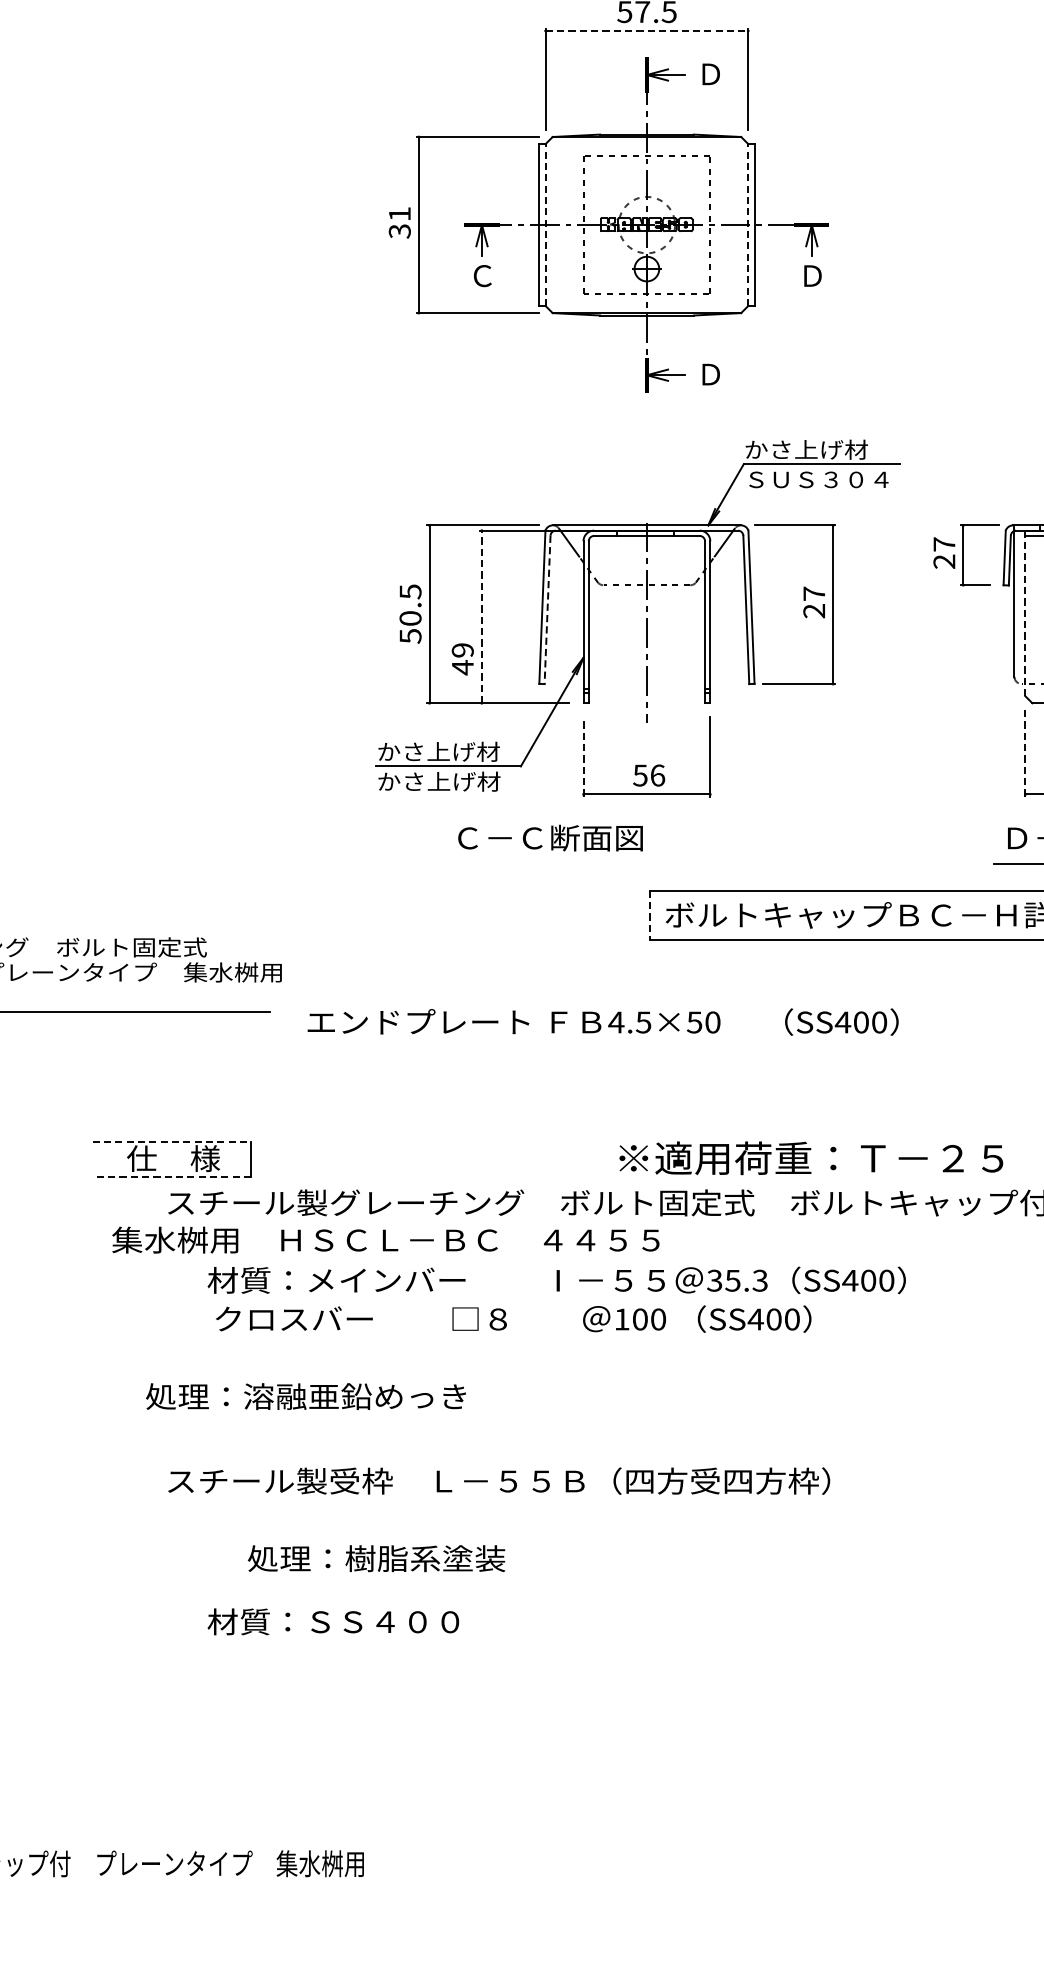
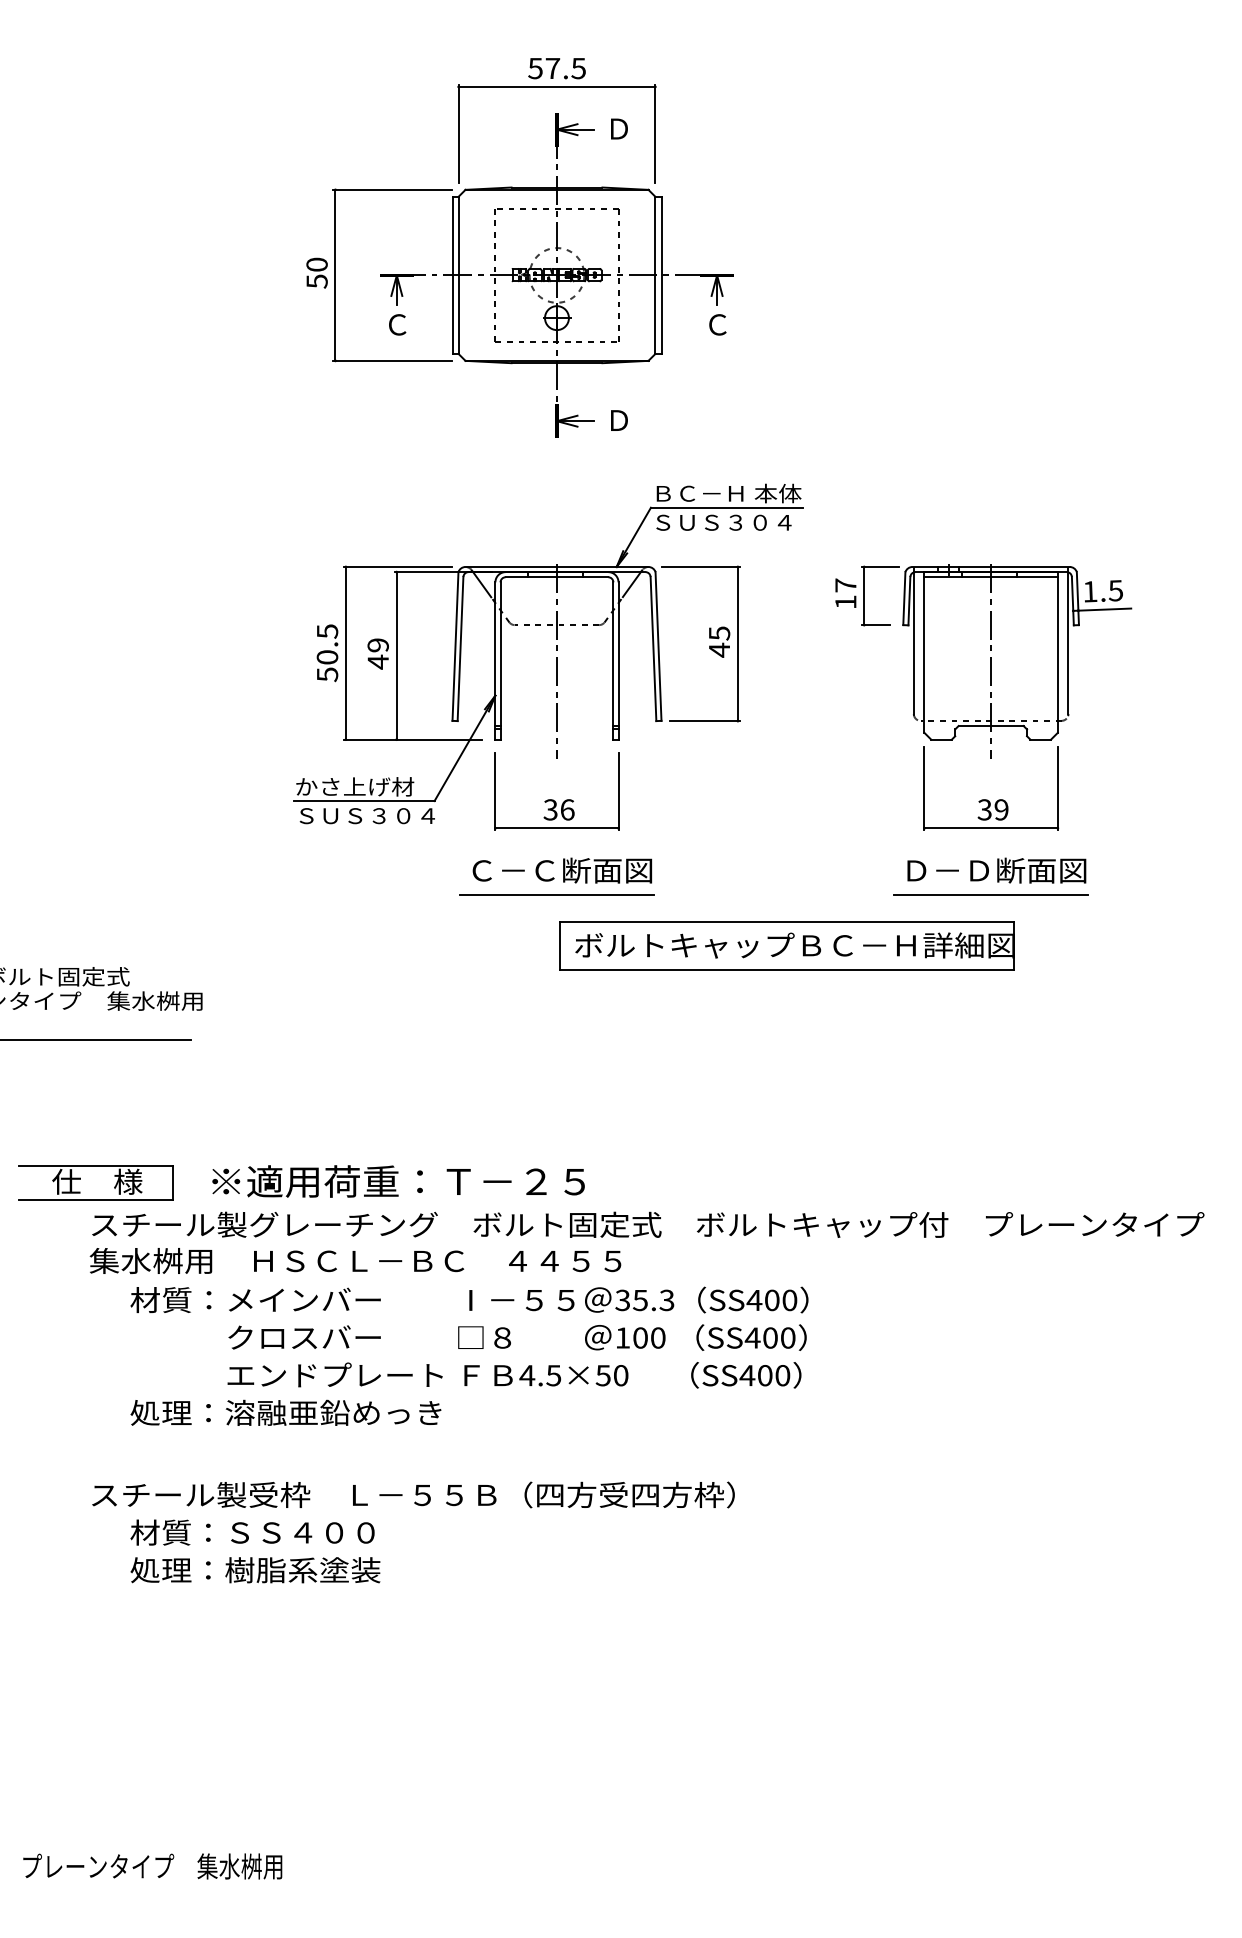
line: (647, 30) -> (557, 86), dashed -> solid
text: (399, 222) -> (316, 272), 31 -> 50
line: (545, 225) -> (458, 275), dashed -> solid
line: (748, 225) -> (655, 275), dashed -> solid
text: (812, 275) -> (717, 324), Ｄ -> Ｃ
text: (822, 449) -> (727, 493), かさ上げ材 -> ＢＣ－Ｈ 本体
text: (944, 561) -> (845, 602), 27 -> 17
text: (814, 602) -> (719, 641), 27 -> 45
line: (547, 610) -> (460, 649), dashed -> solid
line: (1025, 612) -> (924, 651), dashed -> solid
line: (481, 616) -> (396, 655), dashed -> solid
text: (462, 658) -> (377, 653), moved
line: (1025, 753) -> (924, 788), dashed -> solid
line: (583, 756) -> (495, 791), dashed -> solid
text: (640, 775) -> (550, 809), 56 -> 36
text: (449, 781) -> (365, 815), かさ上げ材 -> ＳＵＳ３０４
text: (550, 837) -> (562, 870), moved
line: (646, 863) -> (556, 895), added
line: (649, 915) -> (559, 945), dashed -> solid
text: (603, 1022) -> (514, 1375), moved
line: (171, 1141) -> (95, 1165), dashed -> solid
text: (811, 1158) -> (398, 1181), moved
line: (171, 1176) -> (95, 1199), dashed -> solid
text: (385, 1239) -> (355, 1260), moved
text: (513, 1318) -> (517, 1337), moved
text: (305, 1396) -> (285, 1412), moved
text: (376, 1558) -> (255, 1570), moved
text: (333, 1621) -> (252, 1532), moved

